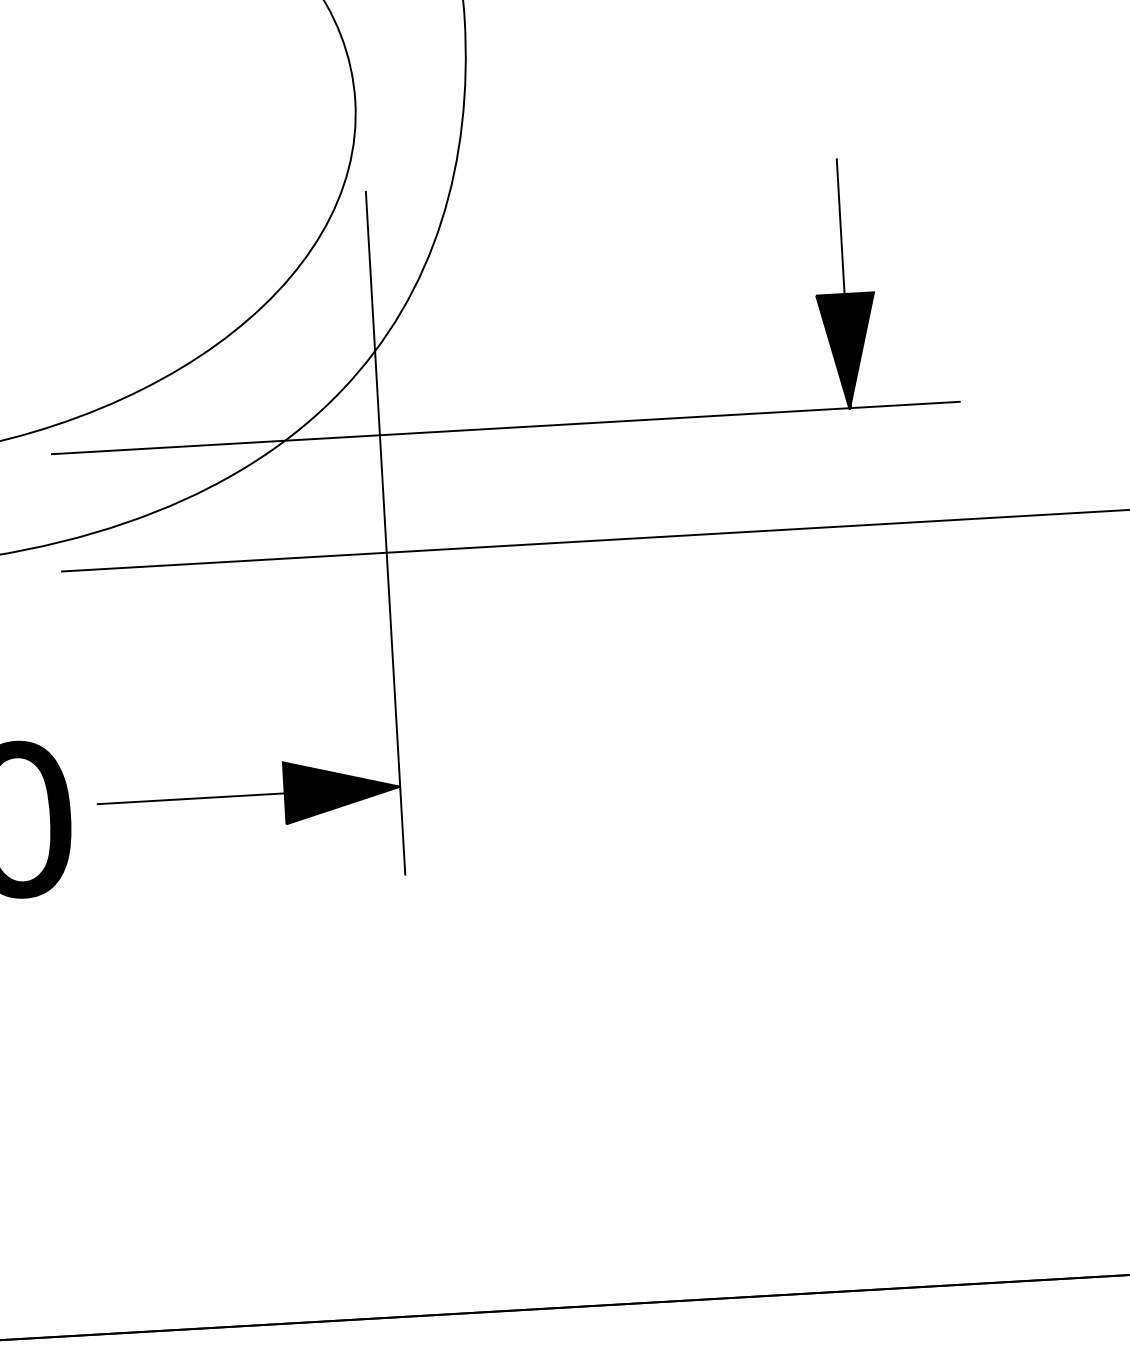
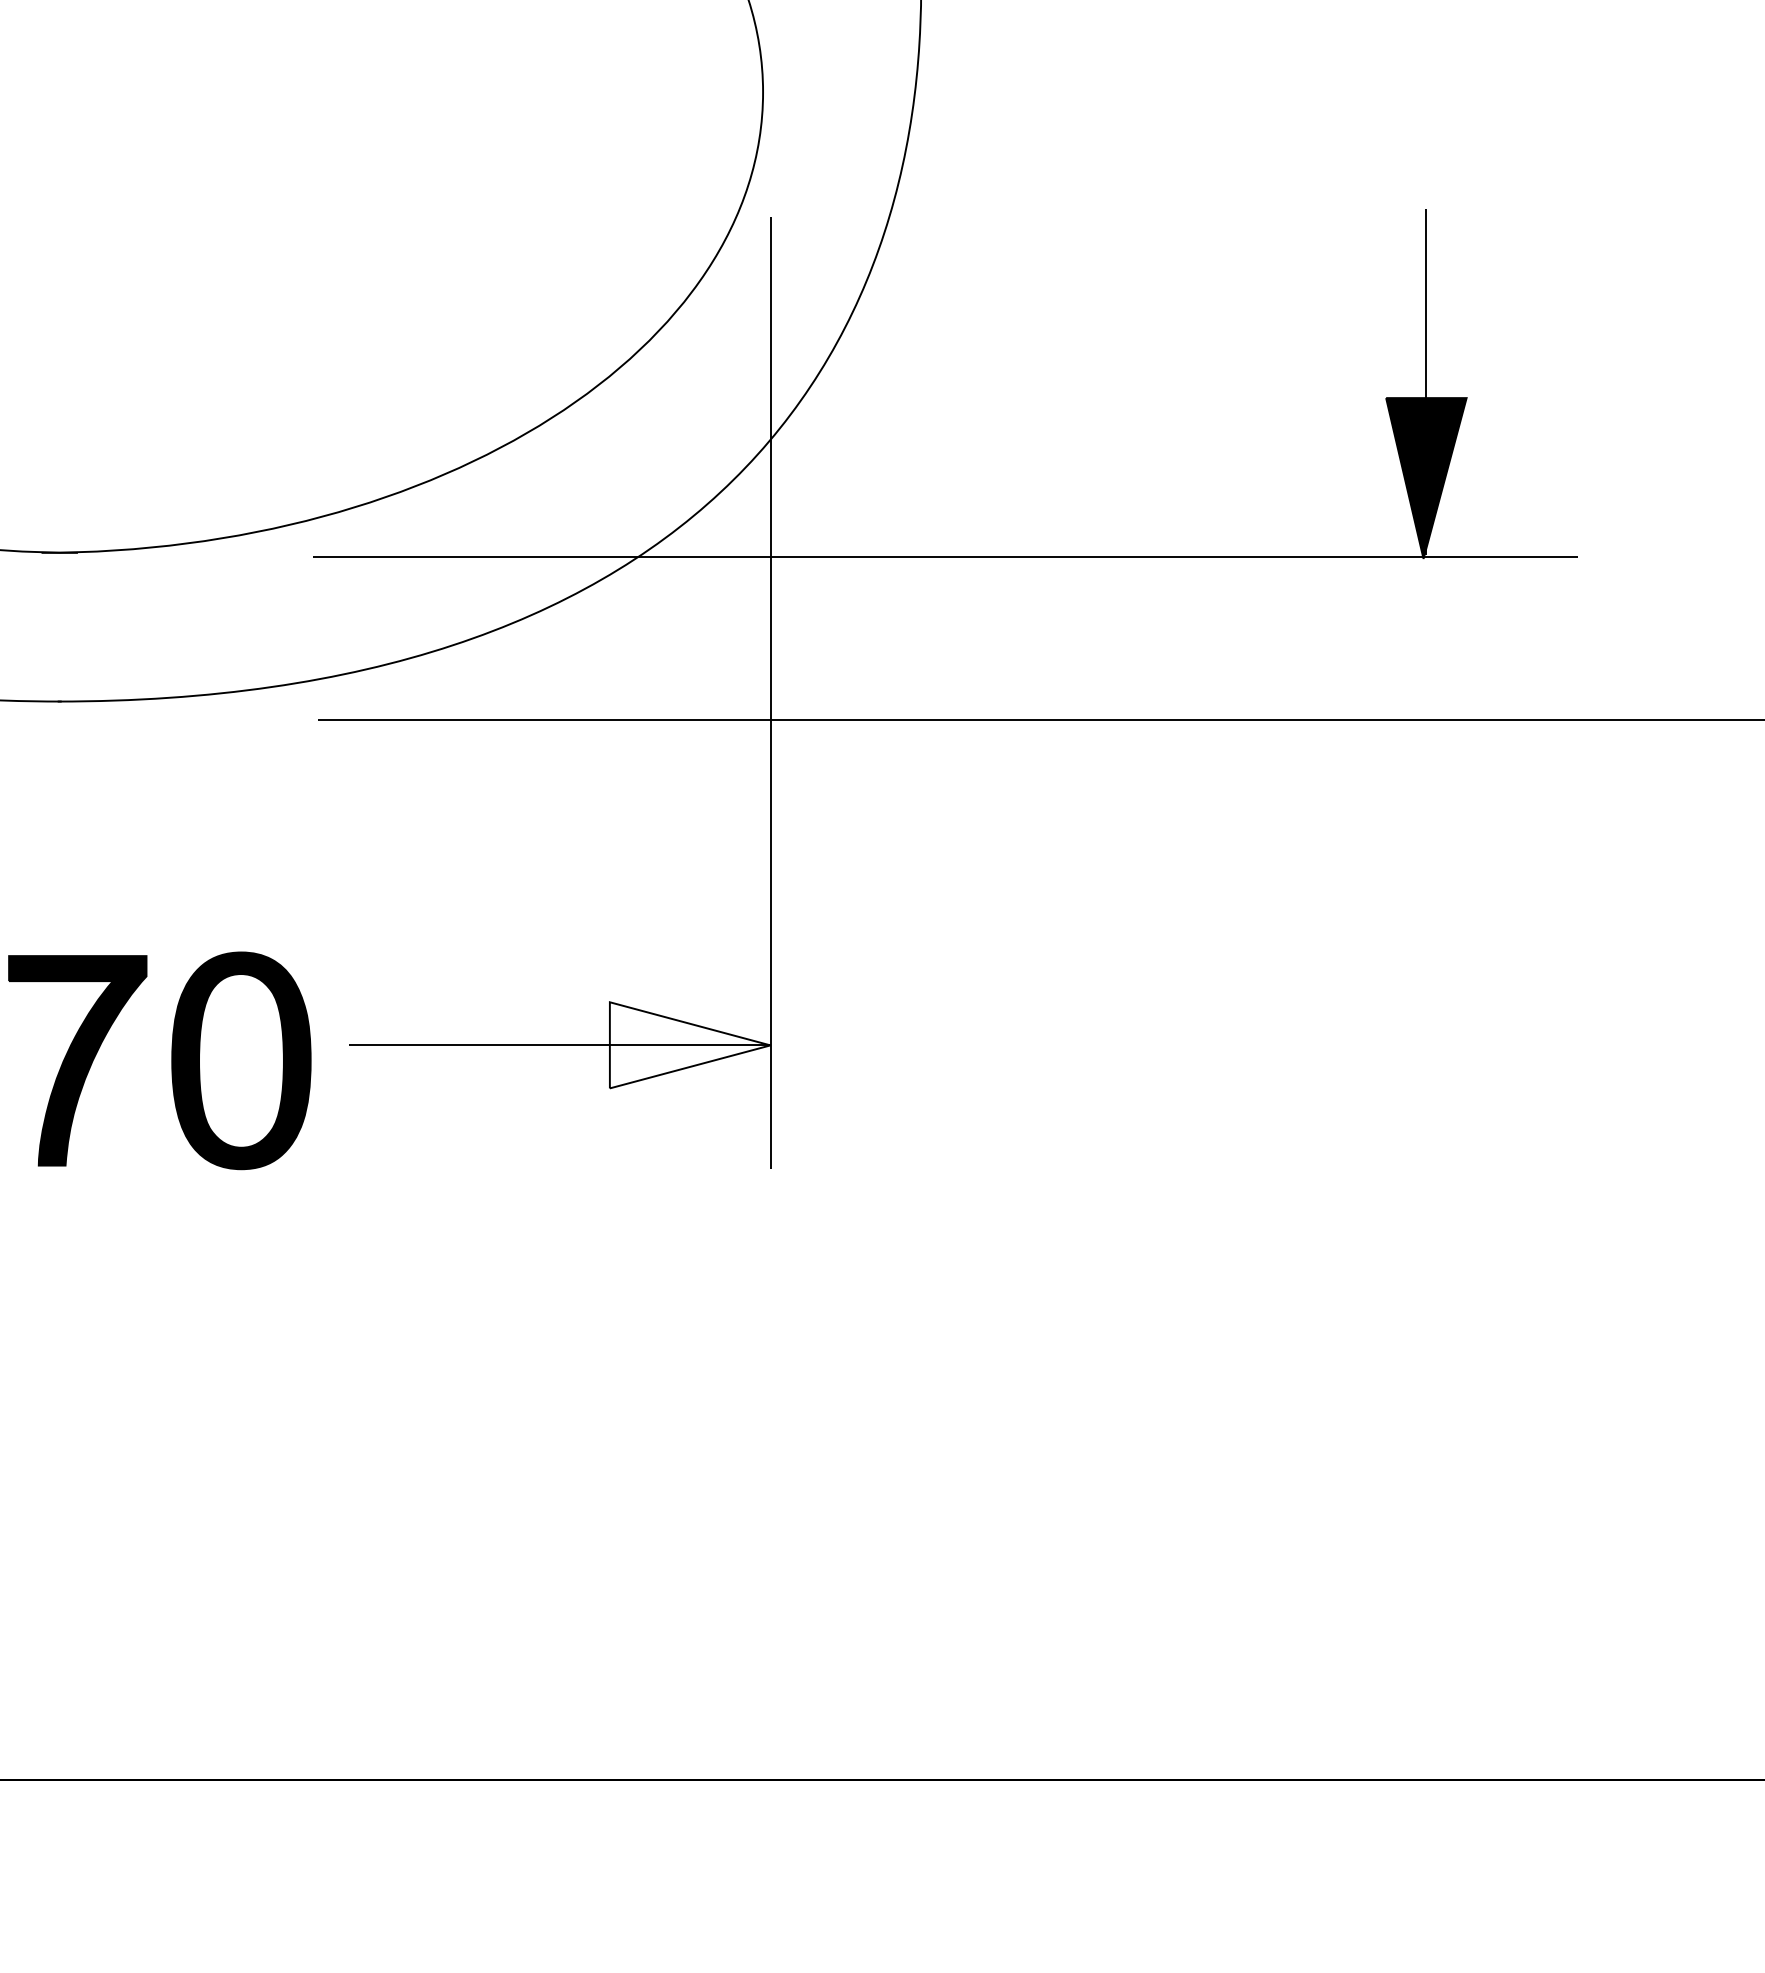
fill: (341, 790) -> (689, 1045), removed

